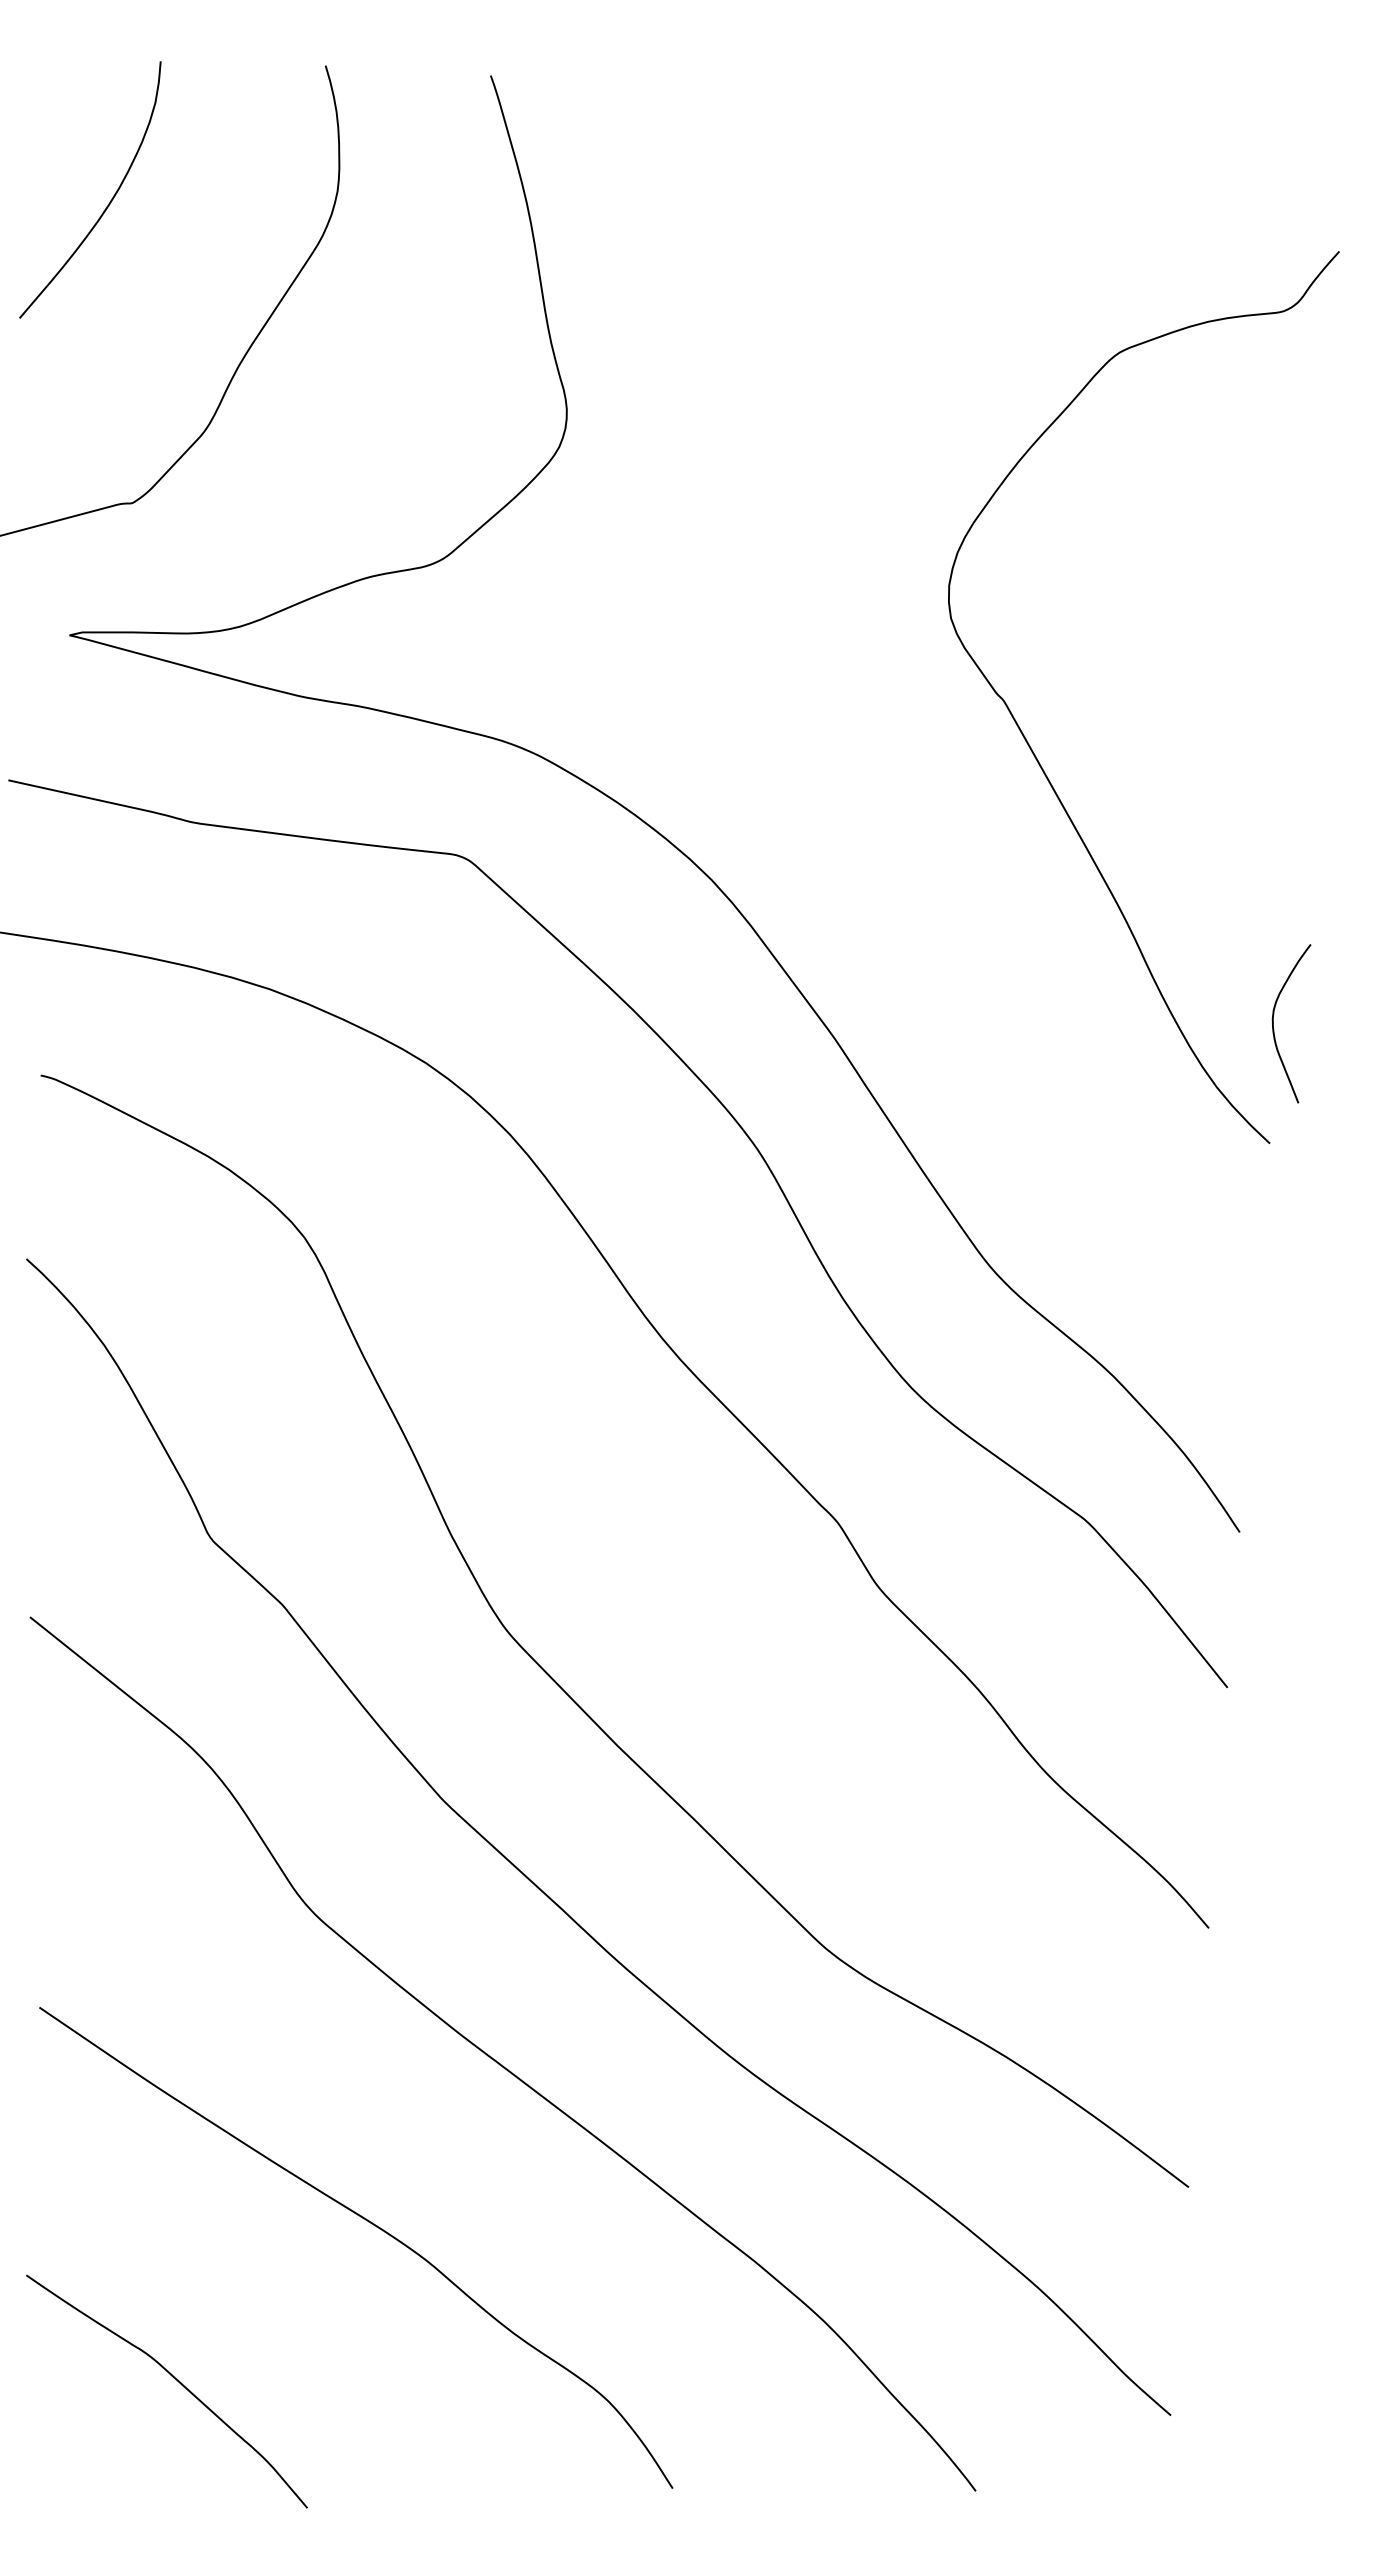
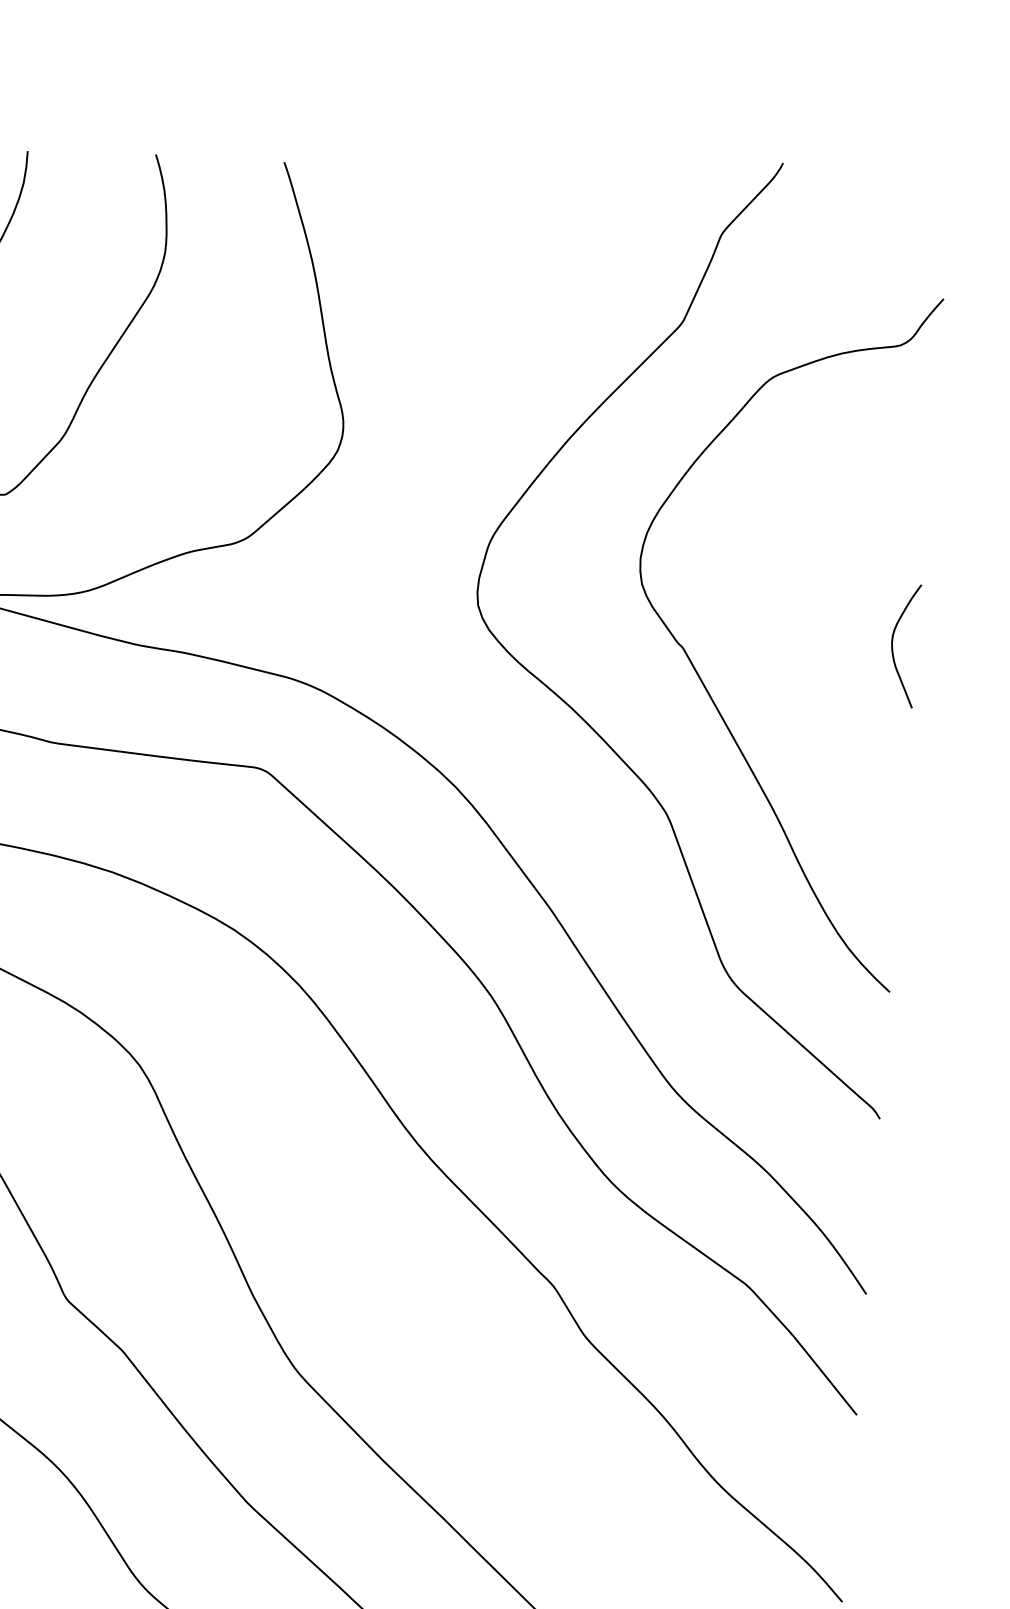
curve: (886, 802) -> (591, 727), added
curve: (1273, 1023) -> (892, 646), moved

